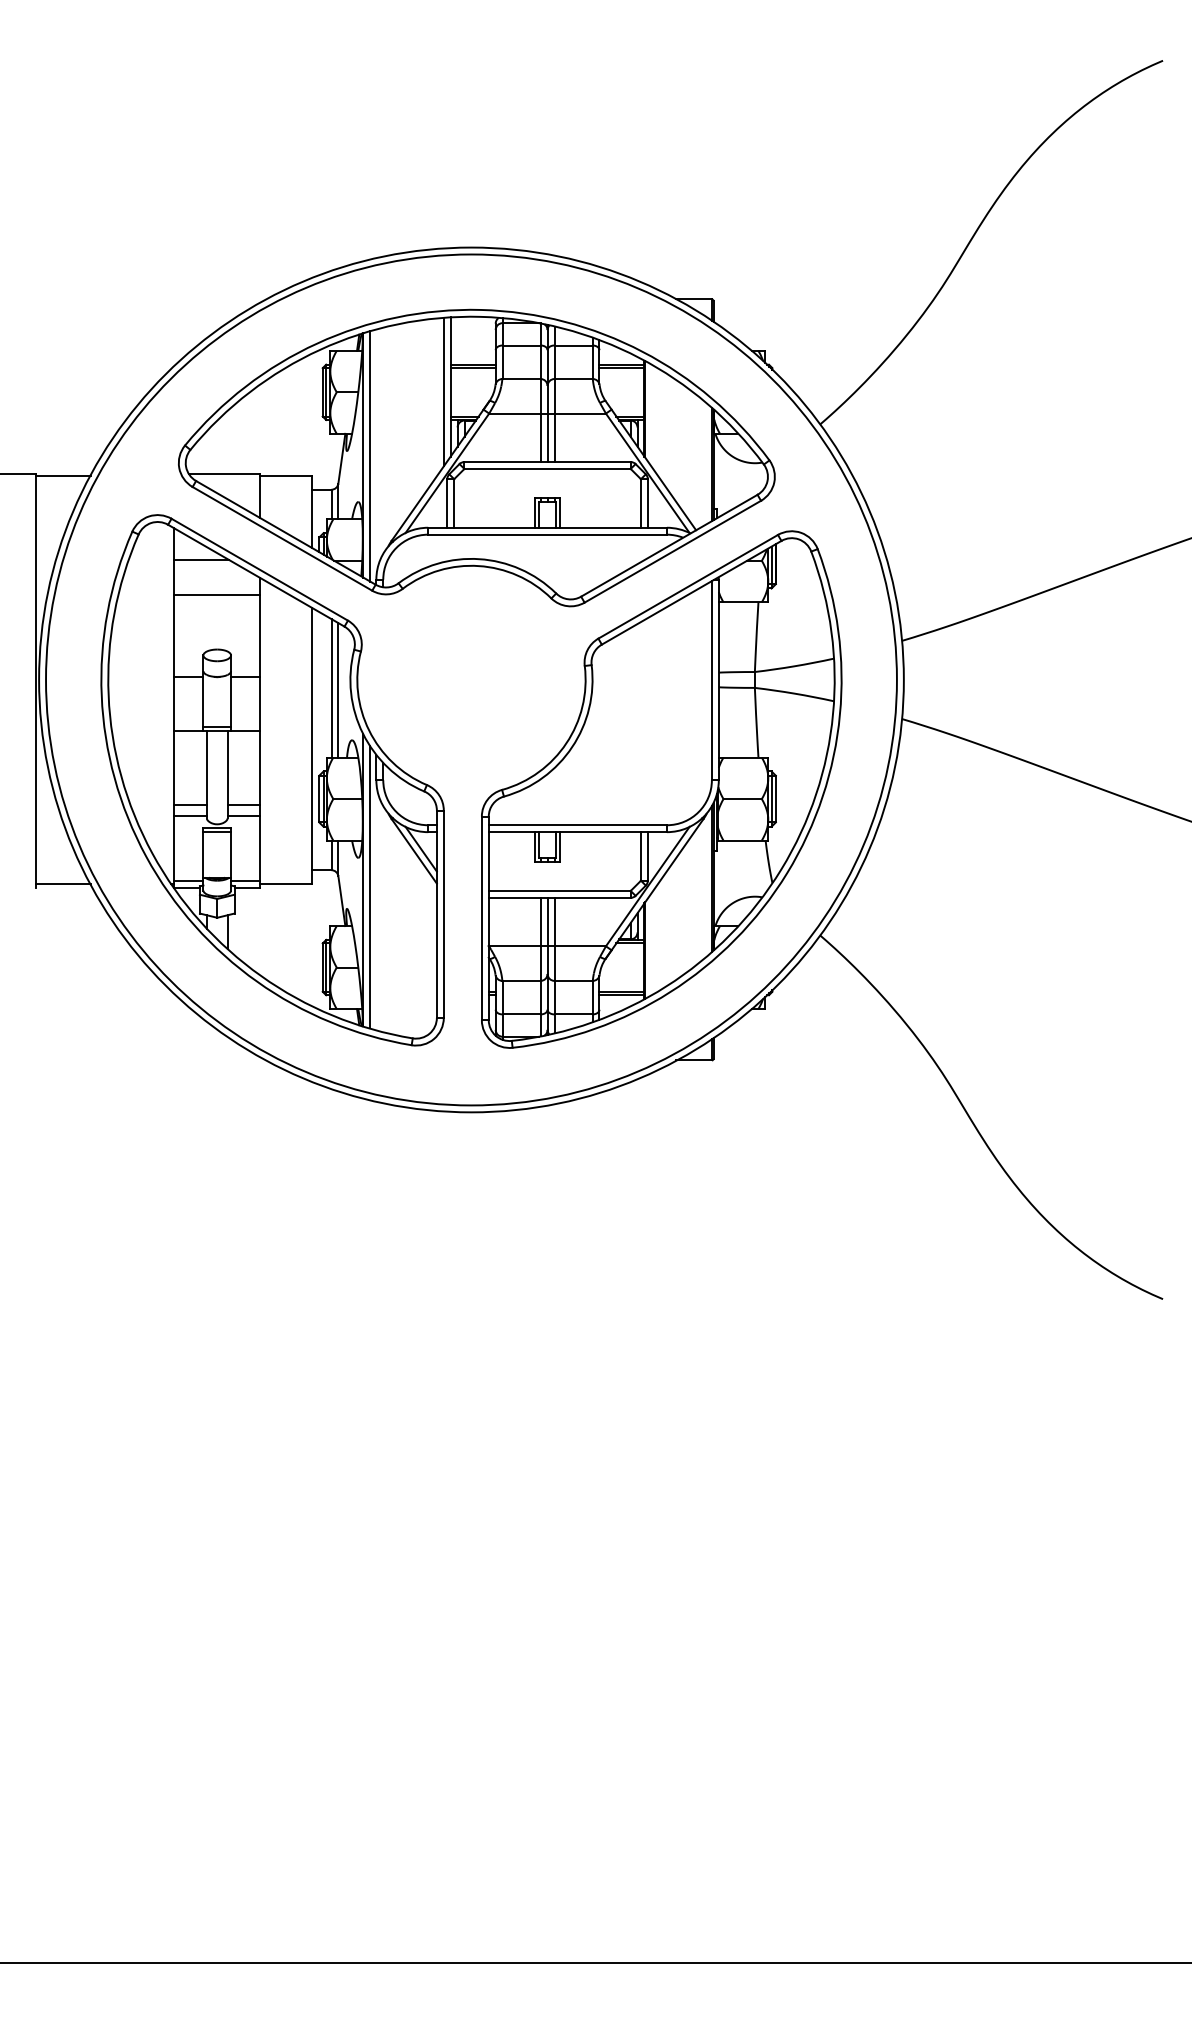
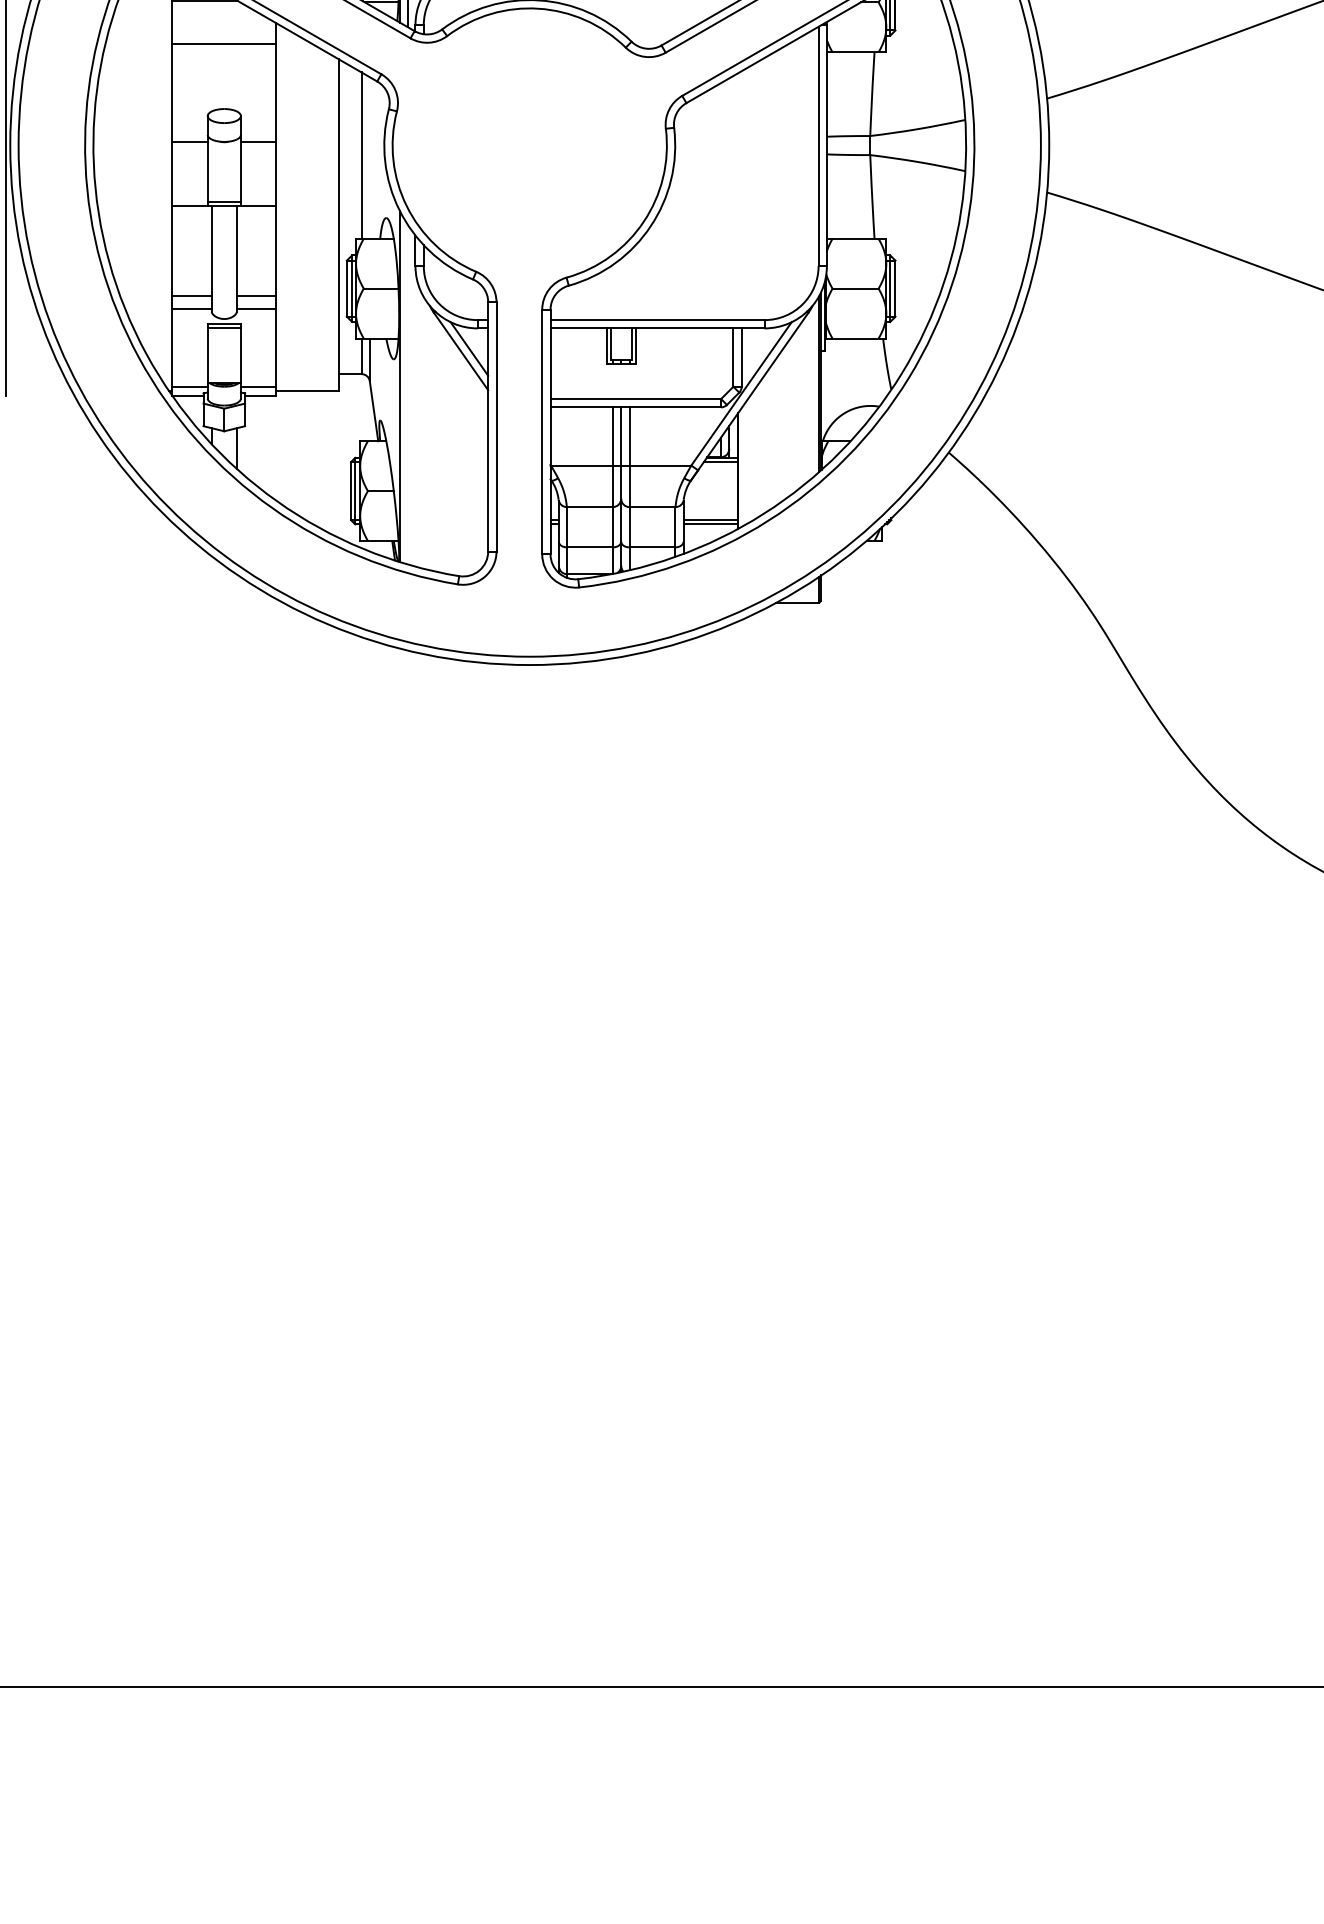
line: (338, 690) -> (369, 158), removed
line: (62, 884) -> (38, 391), removed
line: (370, 887) -> (408, 394), removed

